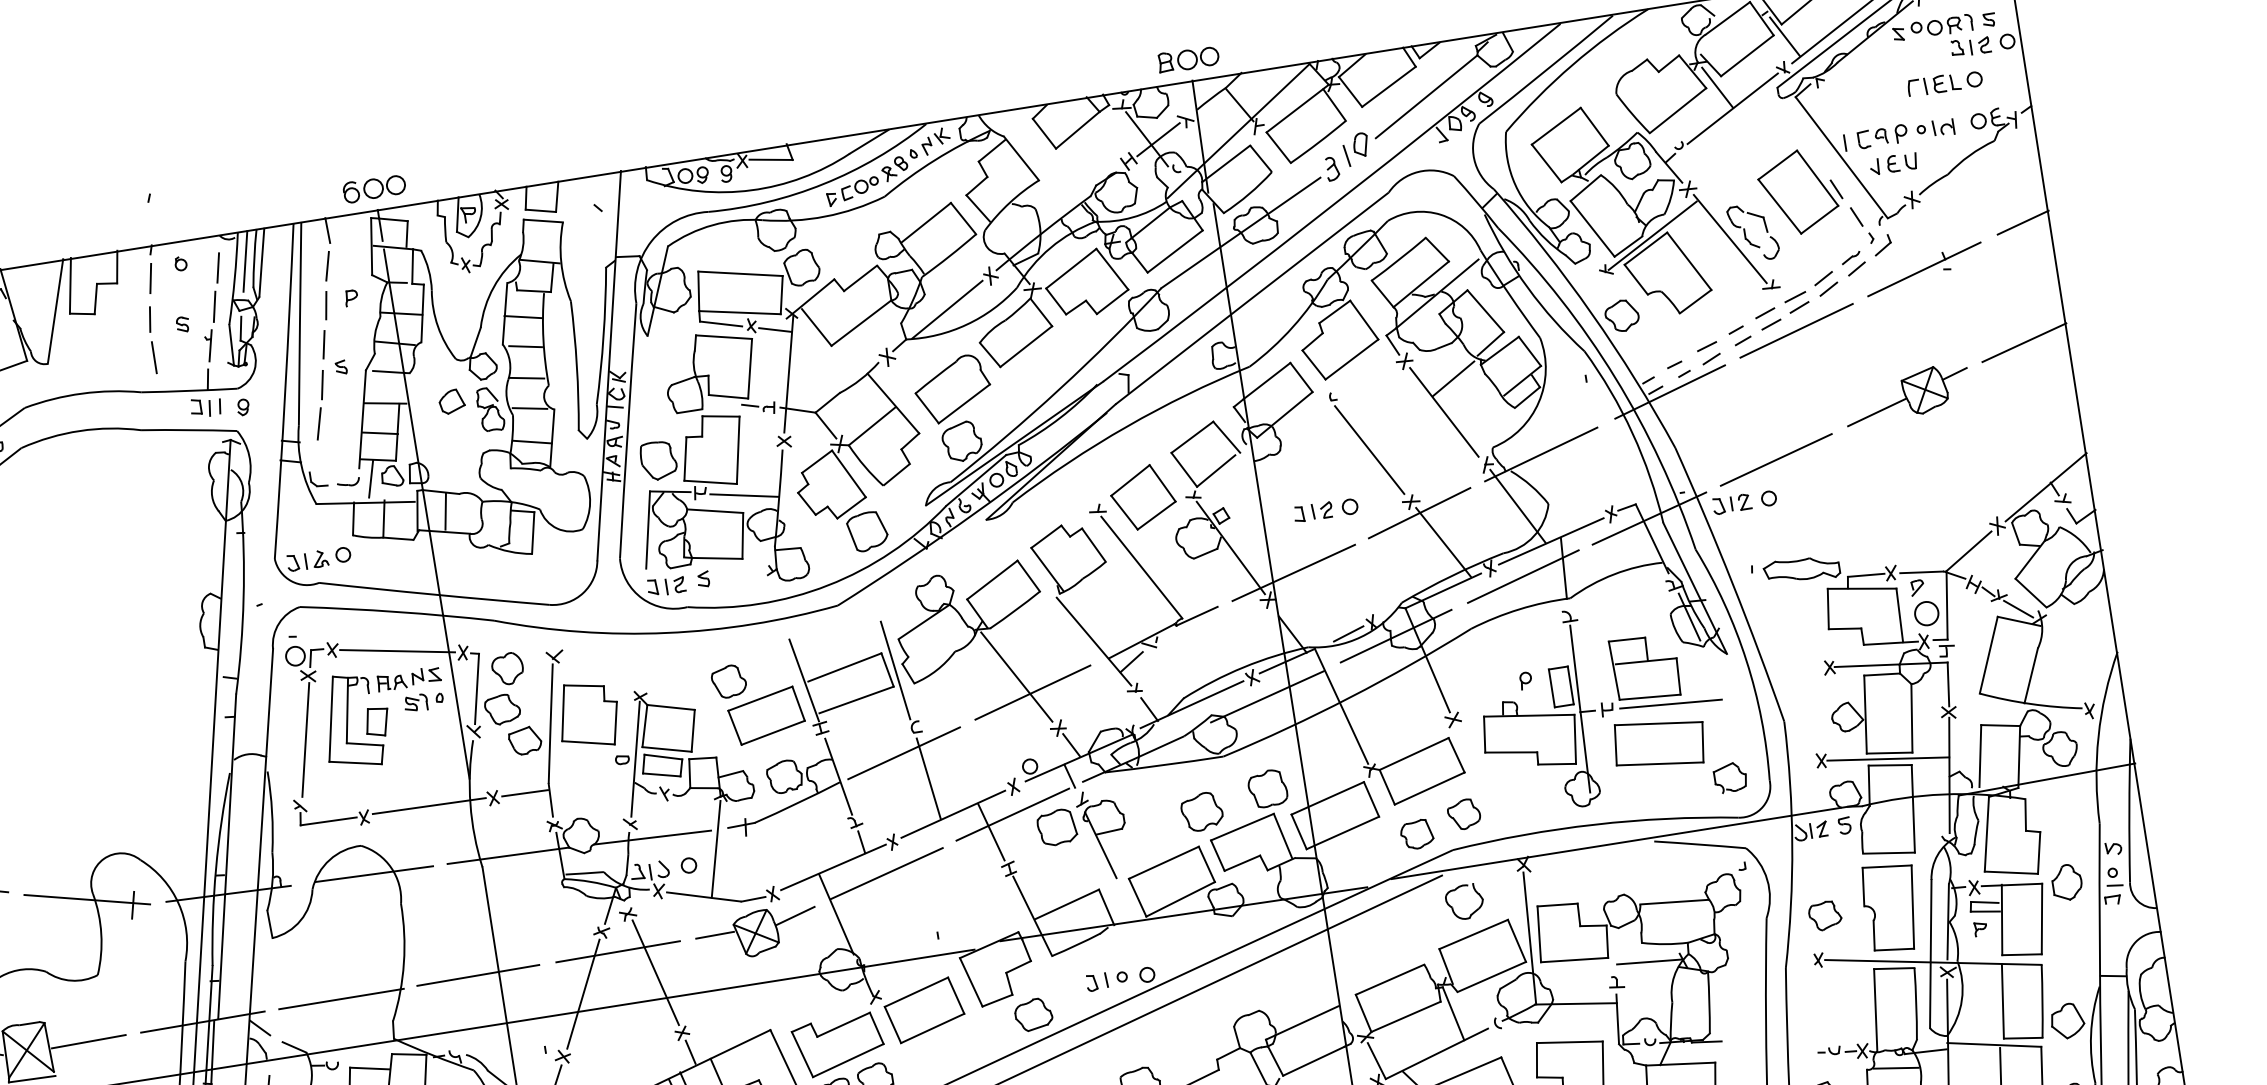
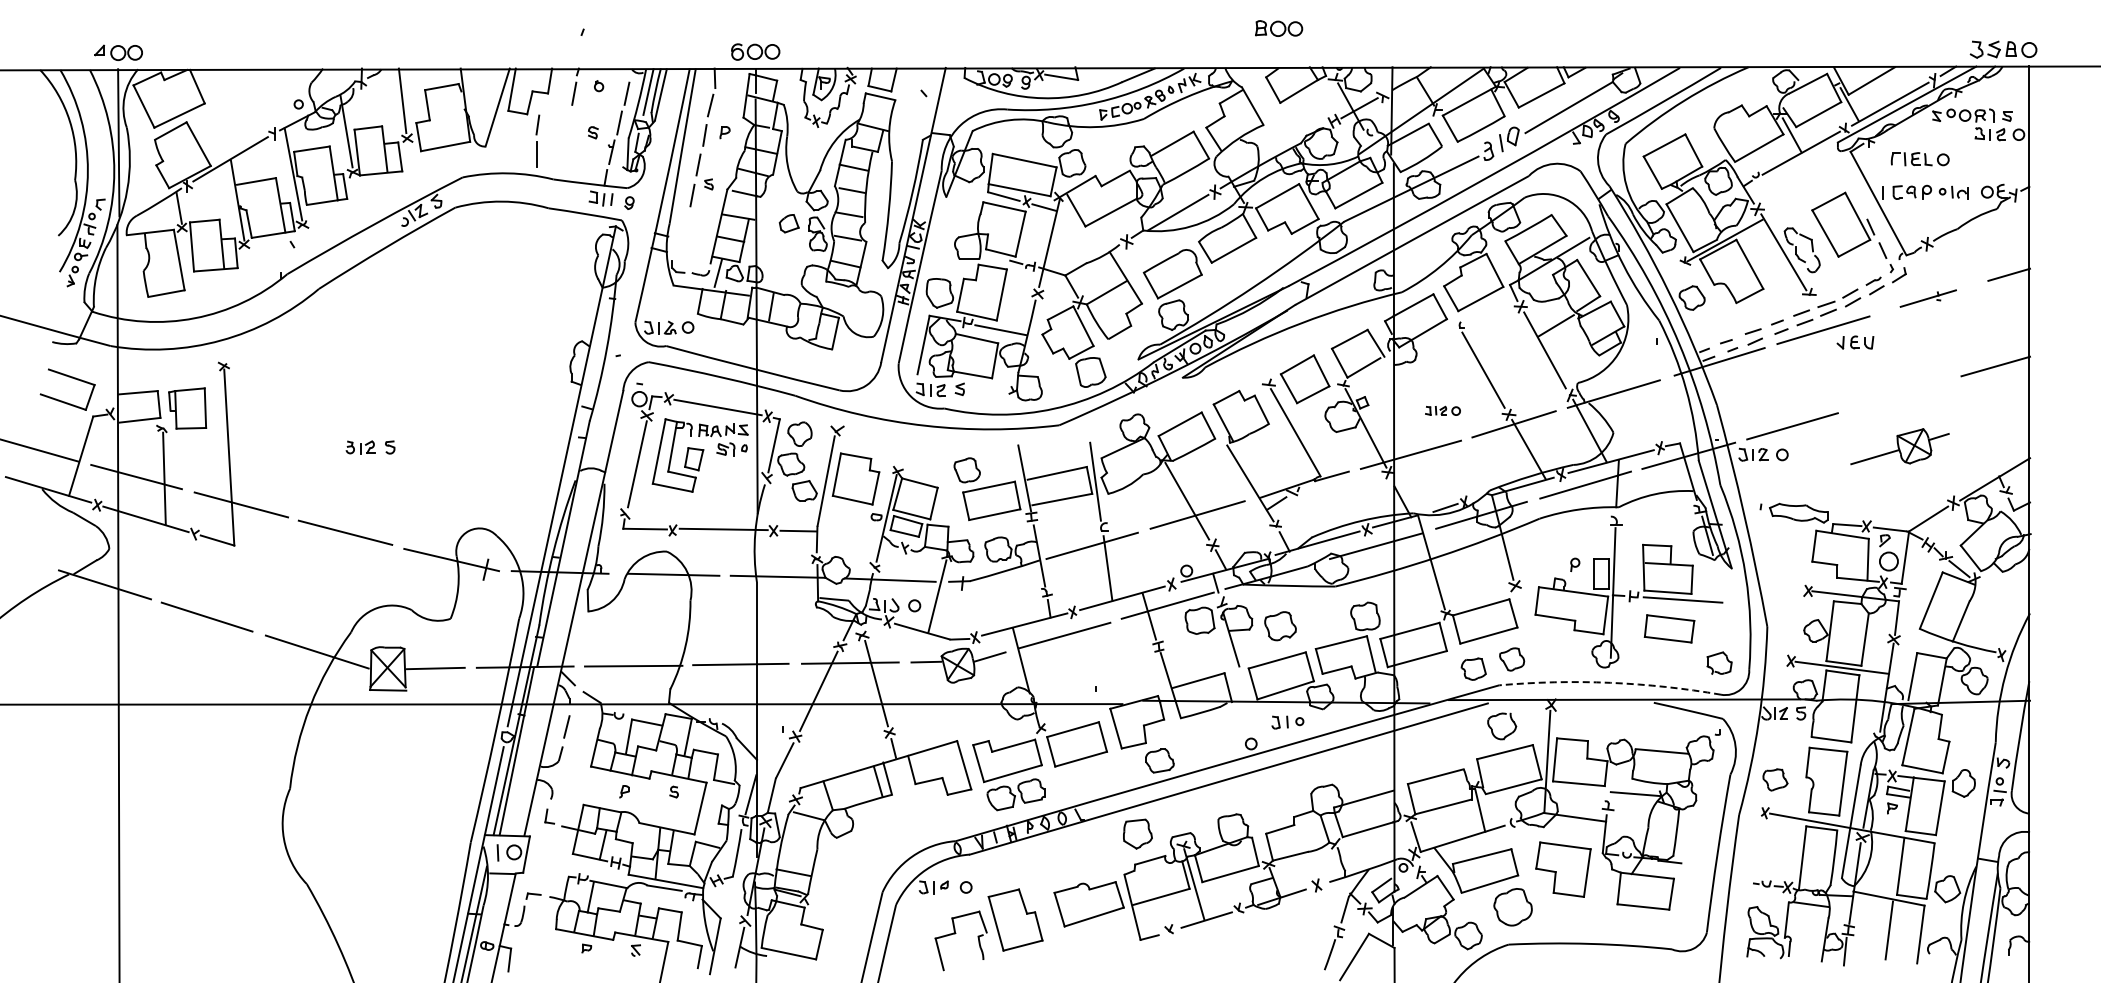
part: (1189, 59) -> (1279, 28), moved
part: (1944, 83) -> (1919, 159), moved
part: (1893, 163) -> (1855, 342), moved
part: (1924, 269) -> (1928, 298), size x0.6
part: (152, 339) -> (537, 140), moved
part: (1906, 393) -> (1899, 446), moved
line: (319, 423) -> (685, 224), removed
part: (1325, 509) -> (1442, 410), size x0.7
part: (1659, 743) -> (1669, 628), size x0.7
part: (1202, 812) -> (1280, 626), moved
arc: (1594, 824) -> (1610, 682), solid -> dashed
part: (1106, 980) -> (1287, 722), moved

